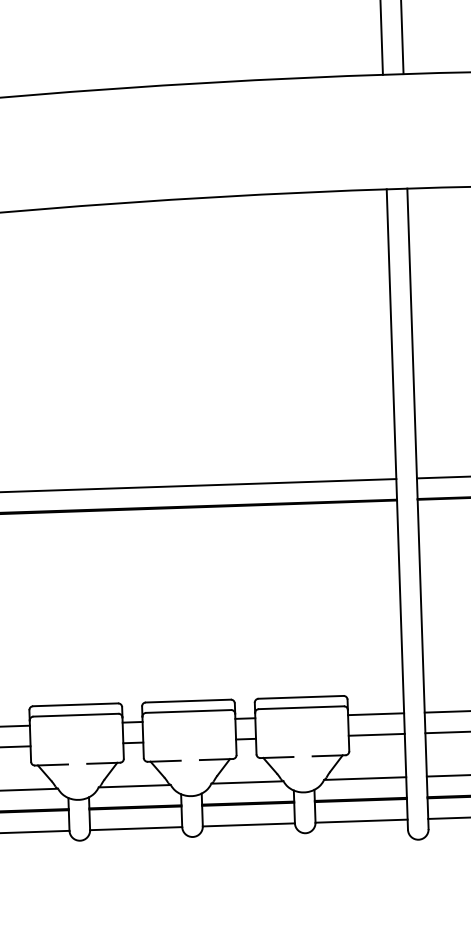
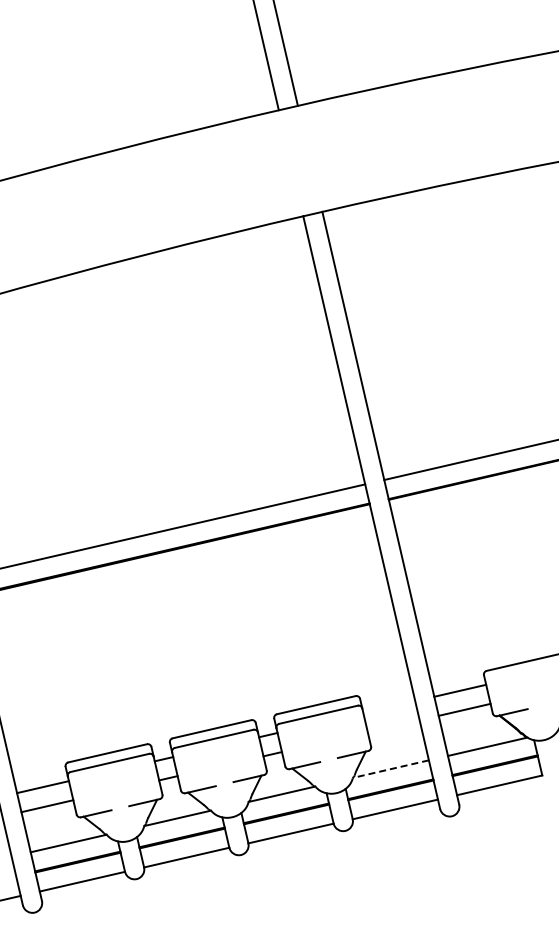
line: (376, 714) -> (389, 707), removed
line: (376, 735) -> (393, 726), removed
line: (364, 778) -> (390, 769), solid -> dashed

